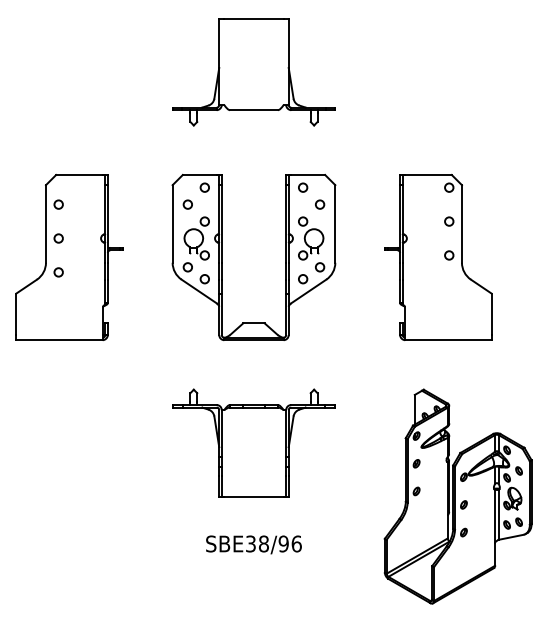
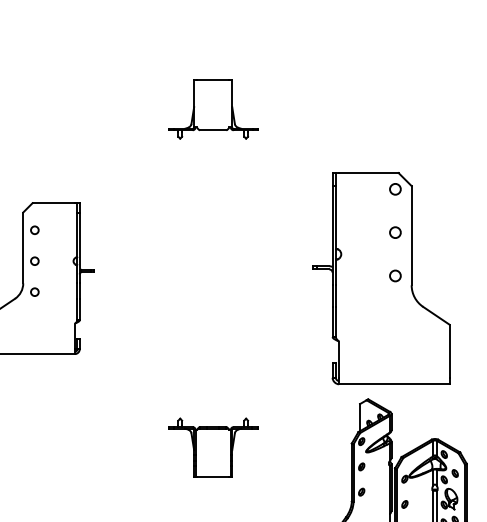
part: (253, 72) -> (212, 109), size x0.6
part: (222, 257) -> (184, 278), removed
part: (438, 257) -> (381, 278), size x1.4
part: (253, 442) -> (212, 447), size x0.6

